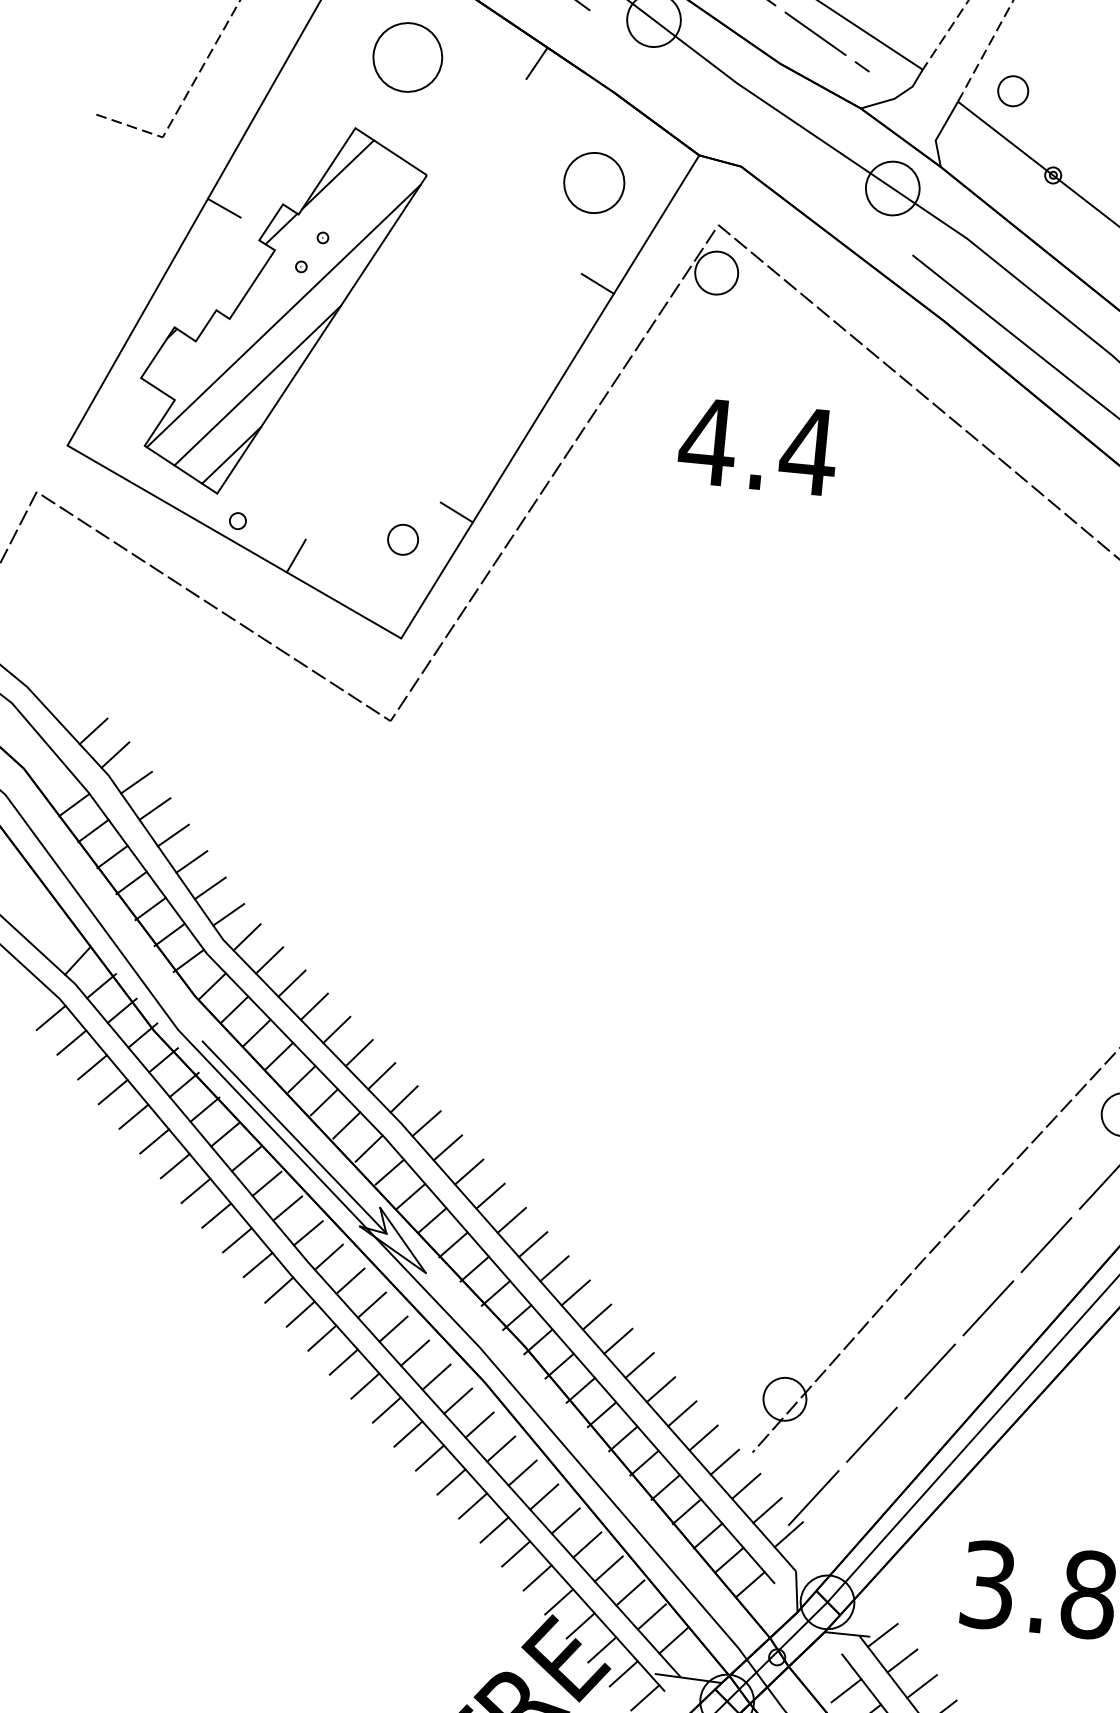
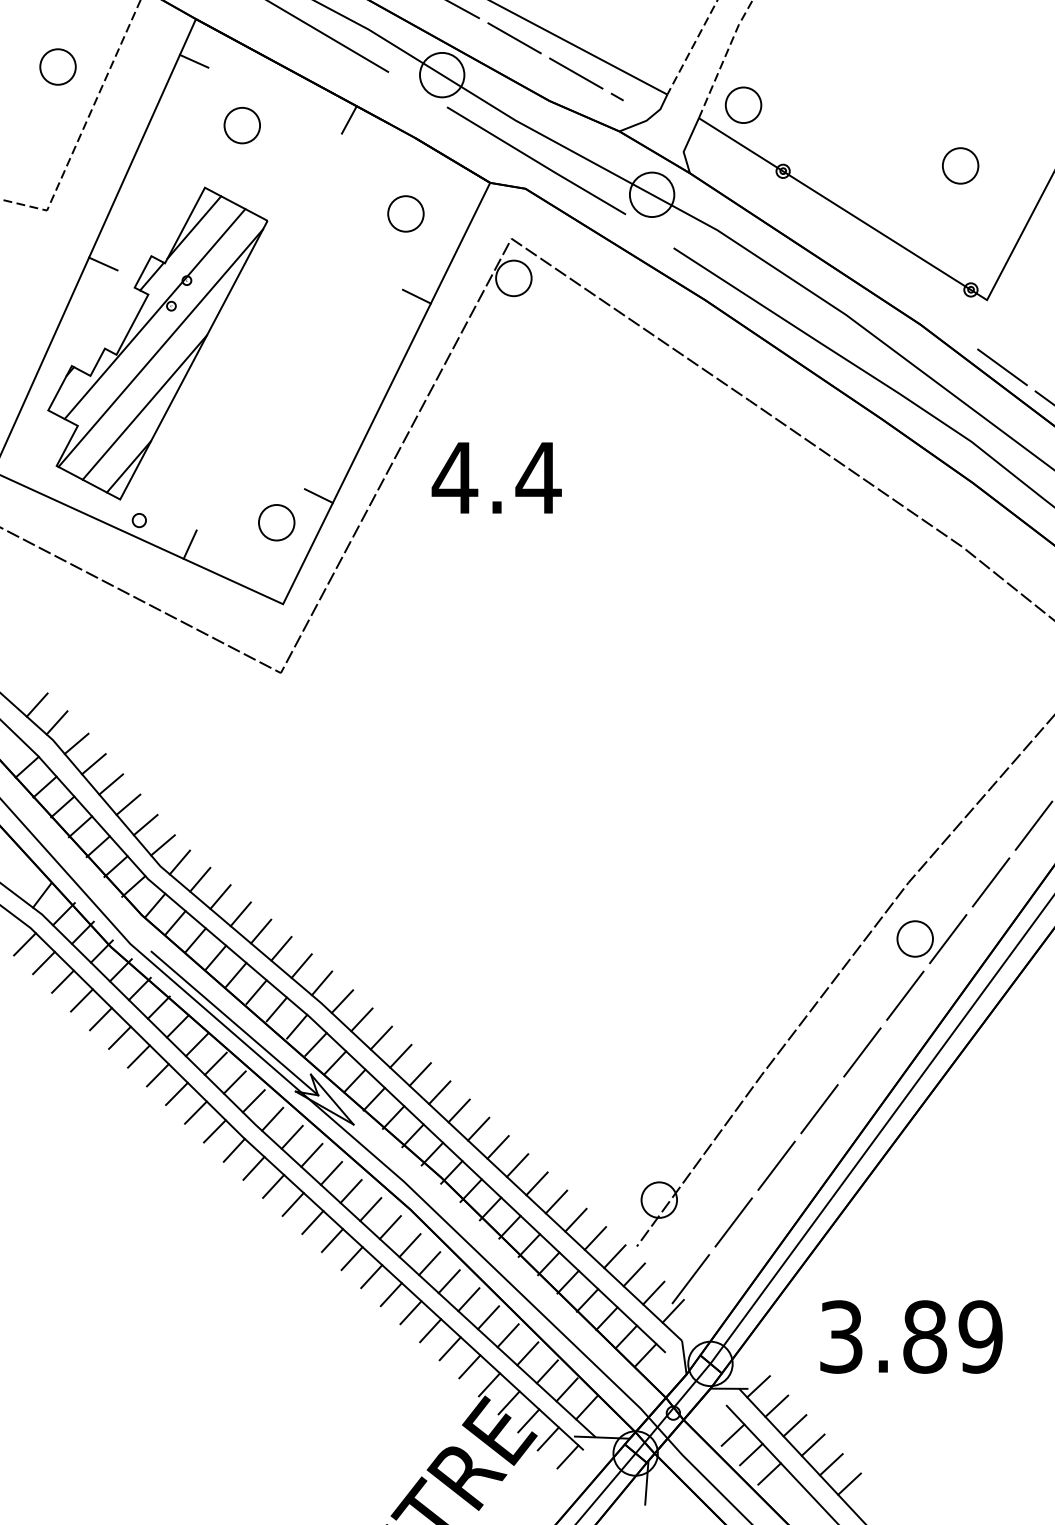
part: (406, 57) -> (241, 125), size x0.62
part: (1013, 90) -> (743, 104), size x1.43
line: (757, 133) -> (536, 160), added
part: (593, 182) -> (405, 213), size x0.71
line: (280, 274) -> (154, 314), added
text: (757, 446) -> (496, 477), moved
part: (402, 539) -> (276, 522), size x1.43

